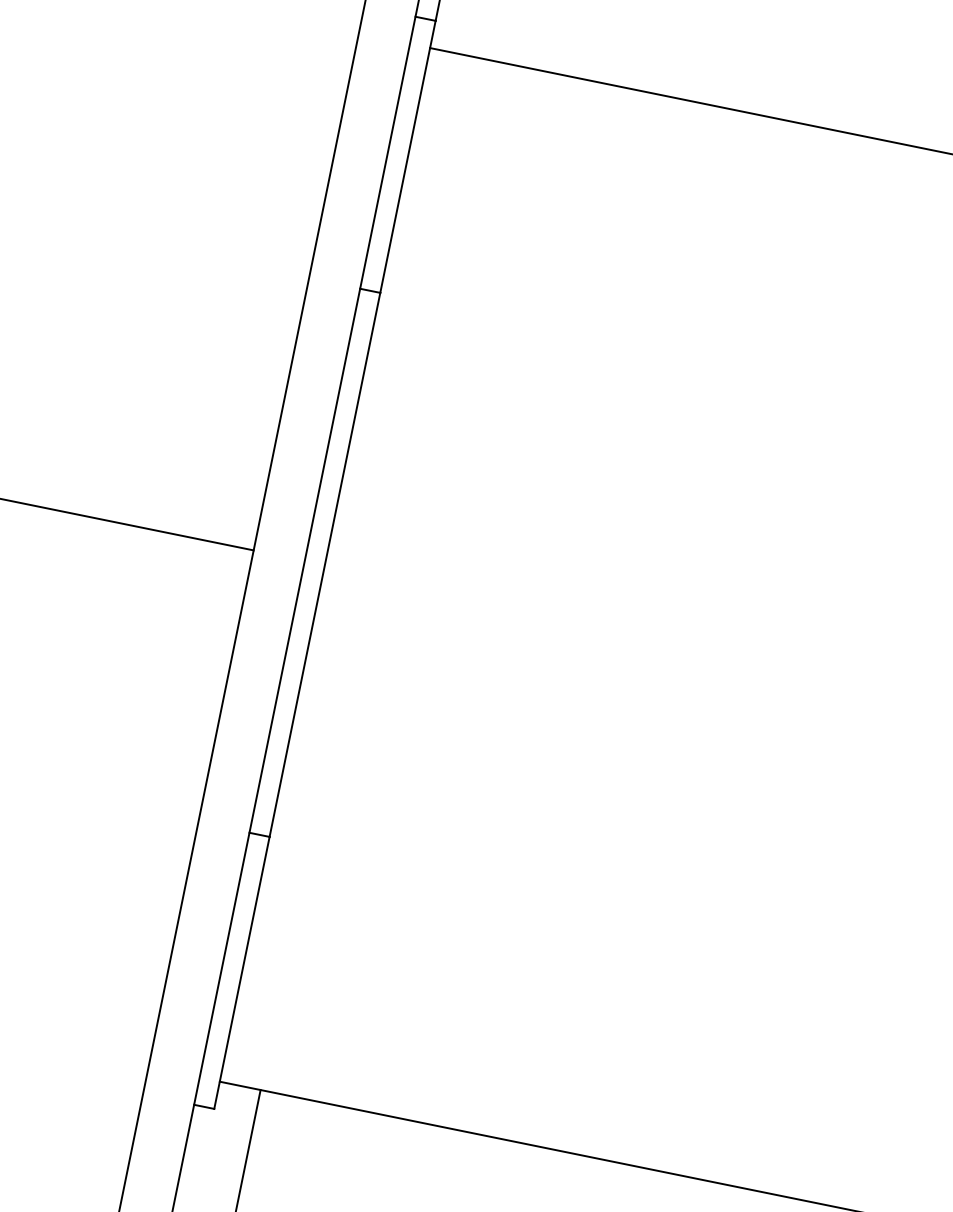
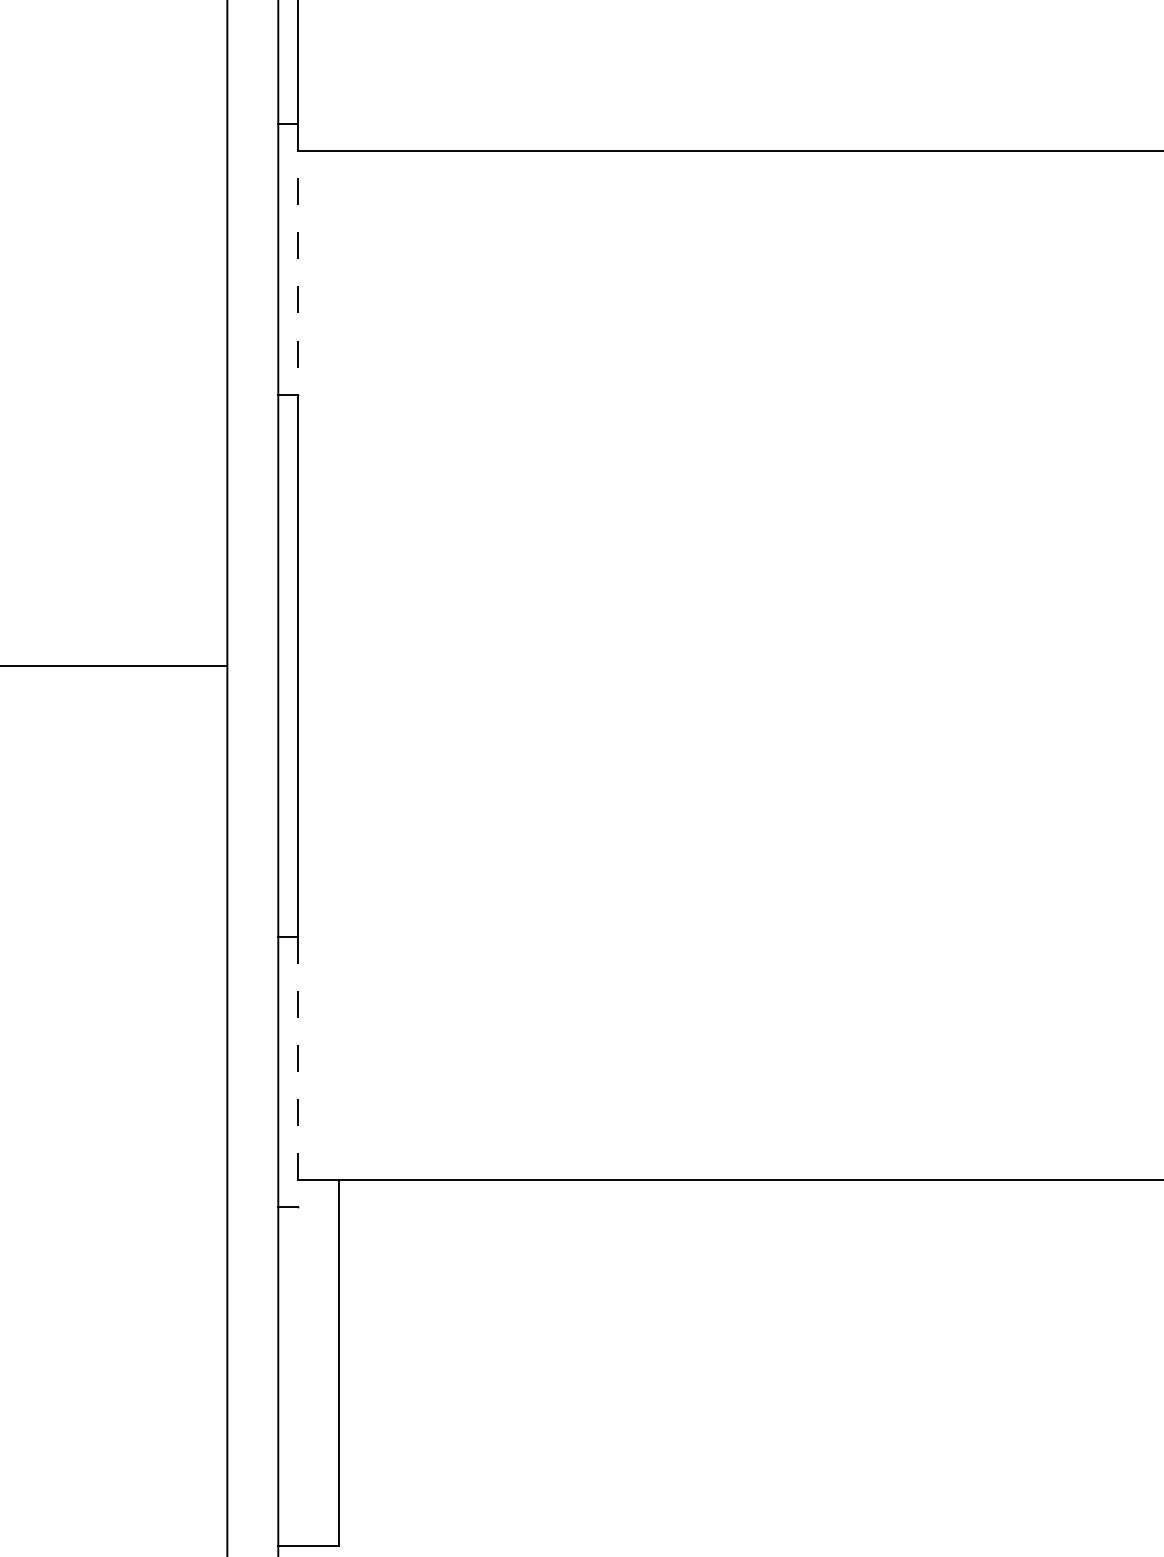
line: (408, 157) -> (298, 259), solid -> dashed
line: (242, 973) -> (298, 1072), solid -> dashed

